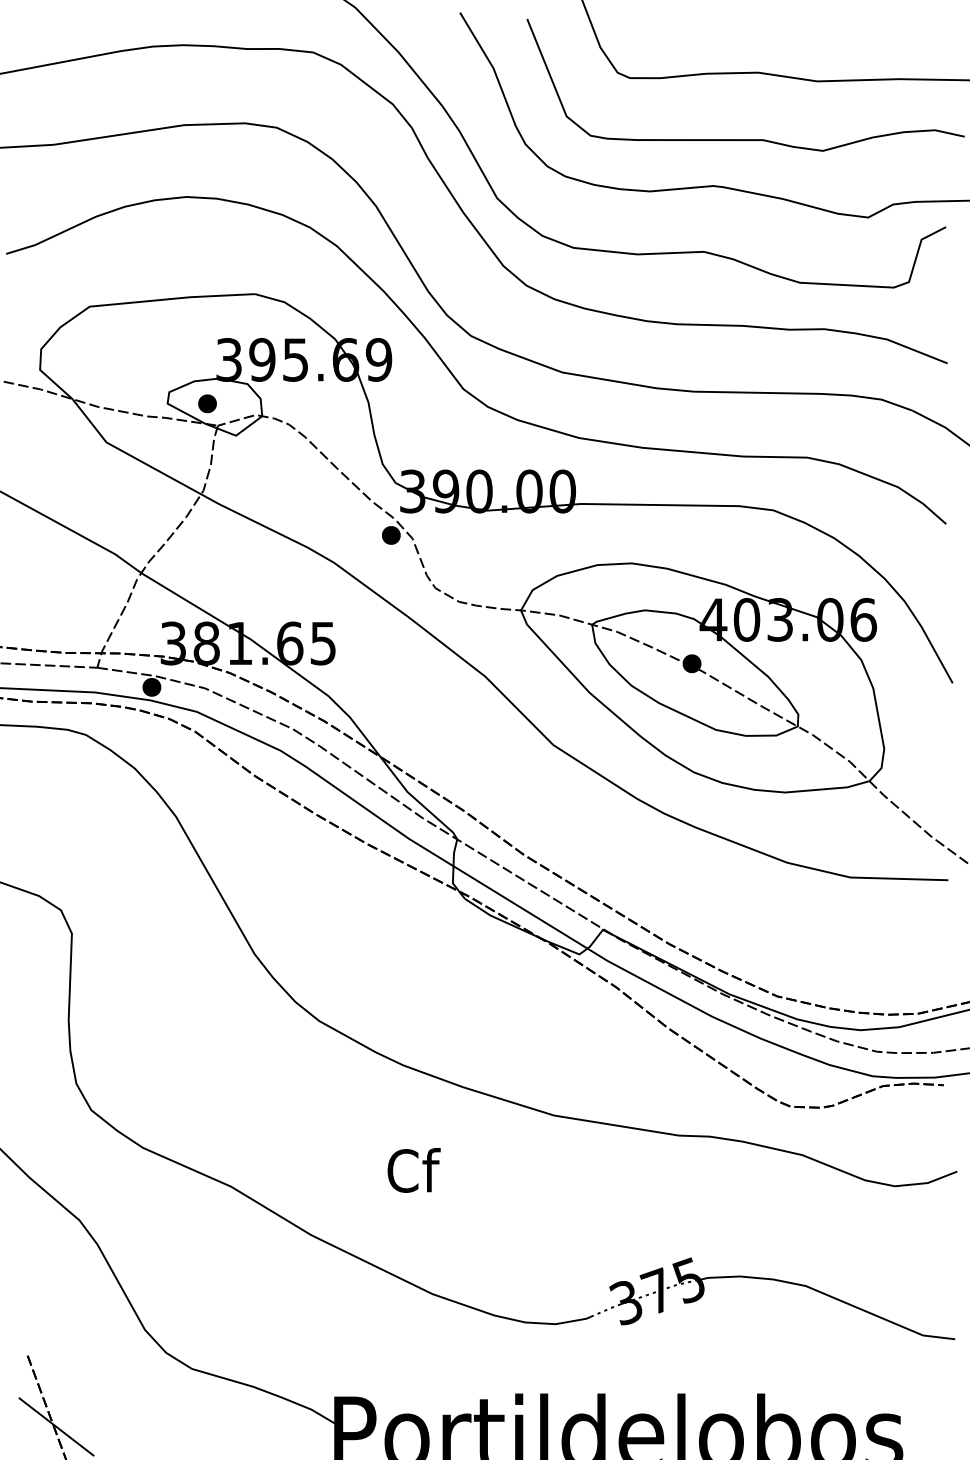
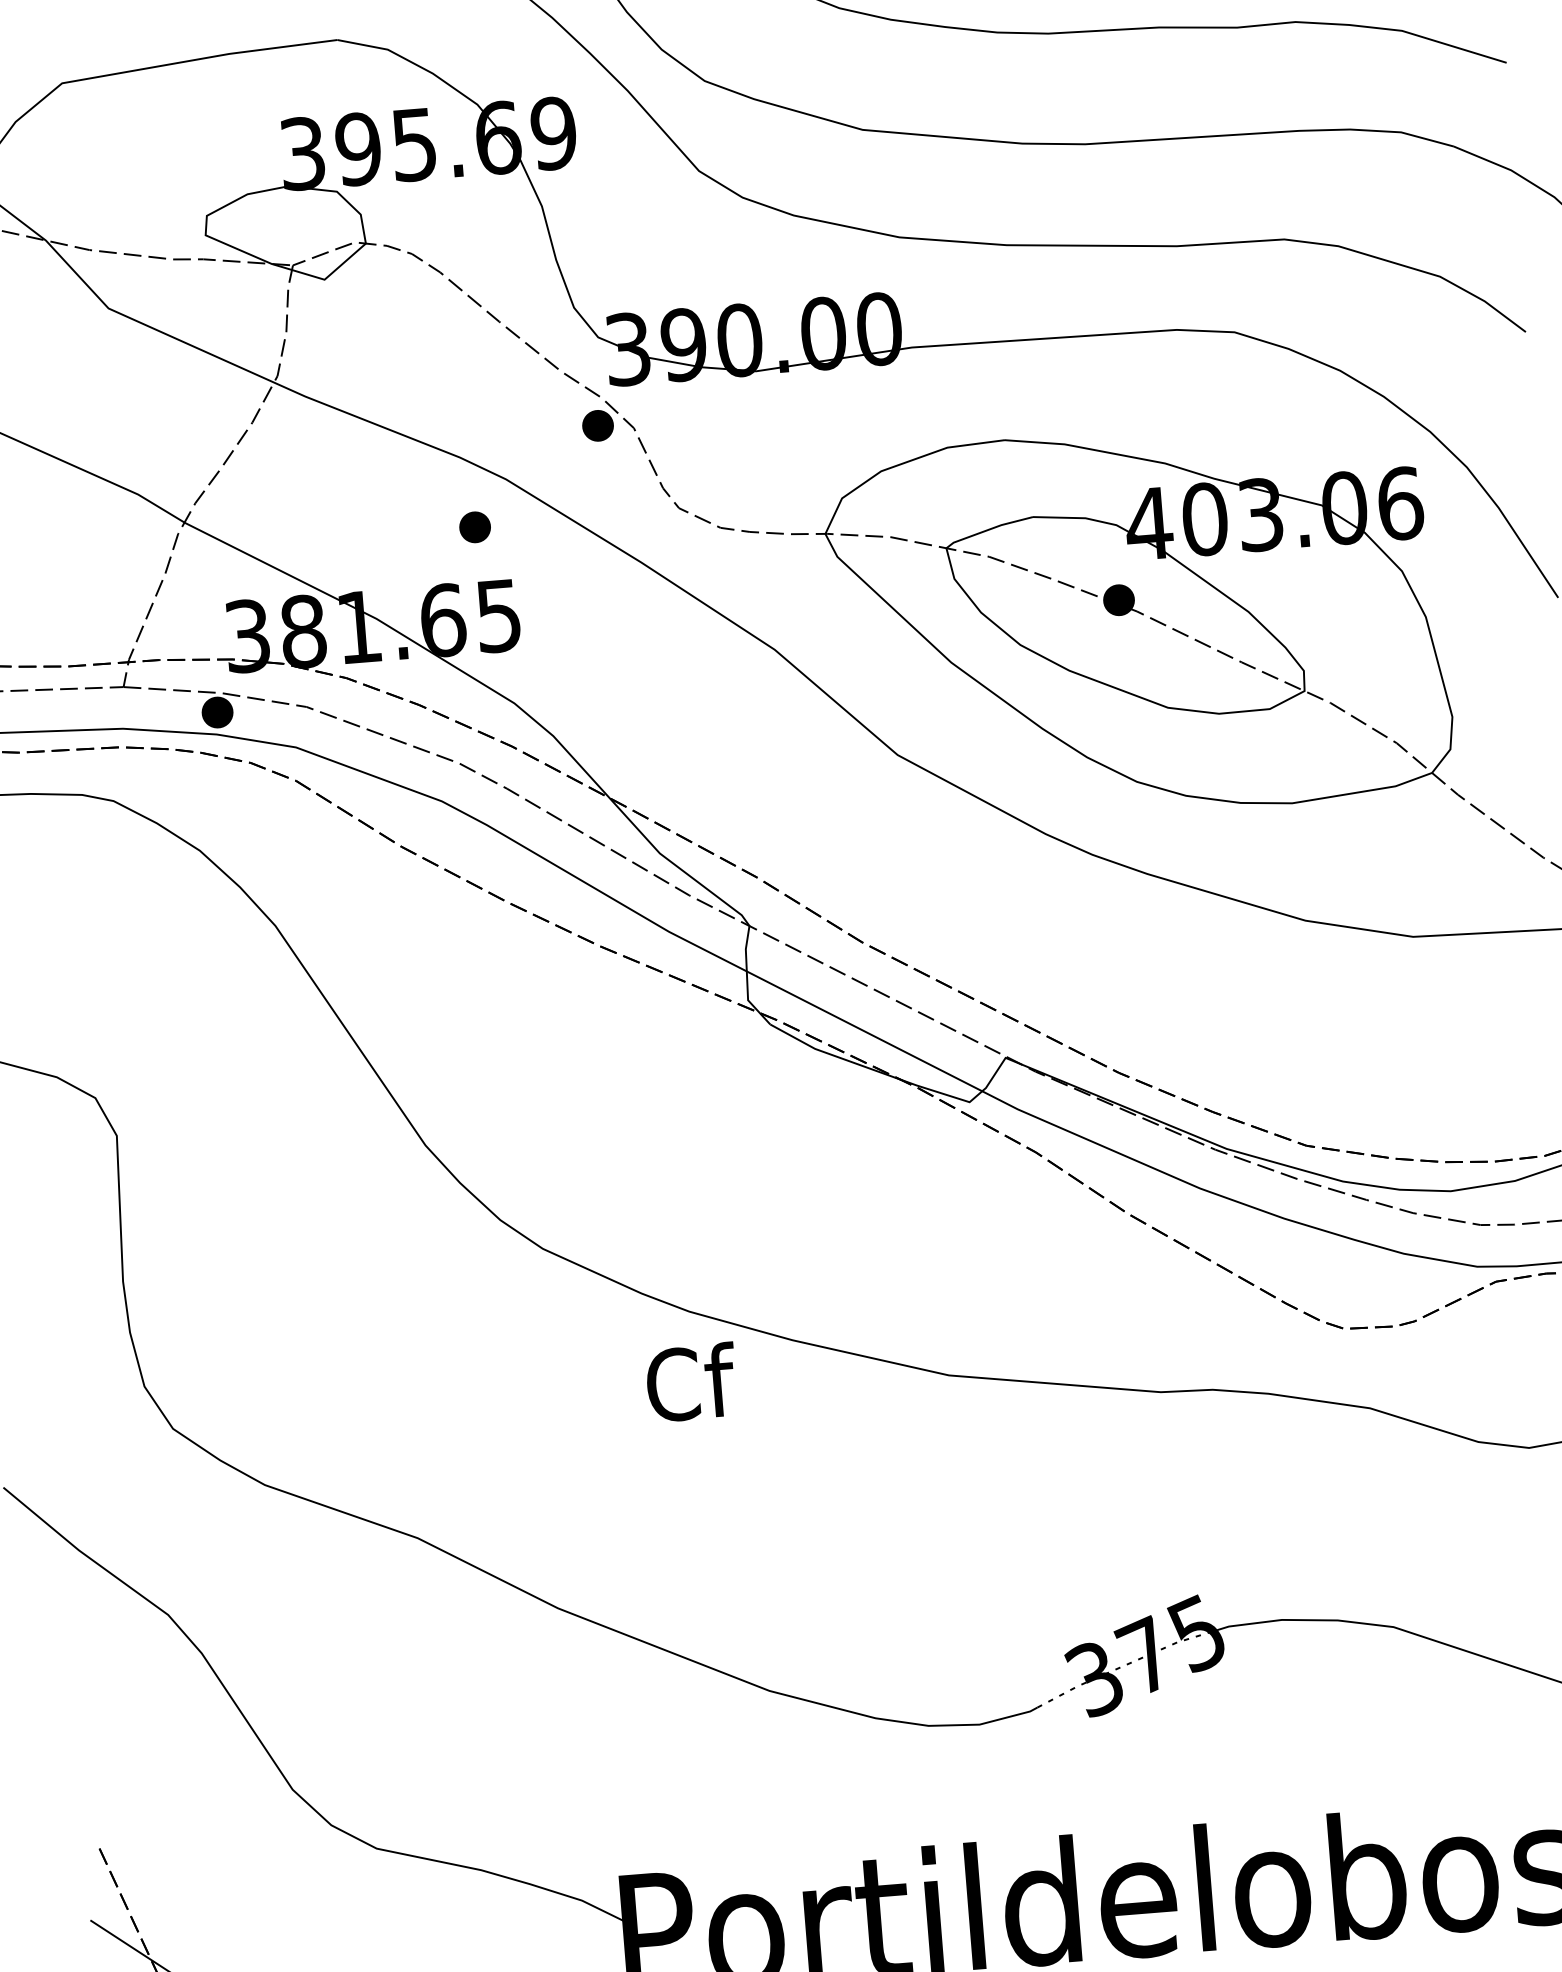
part: (207, 403) -> (475, 526), moved
text: (413, 1170) -> (690, 1382), moved

